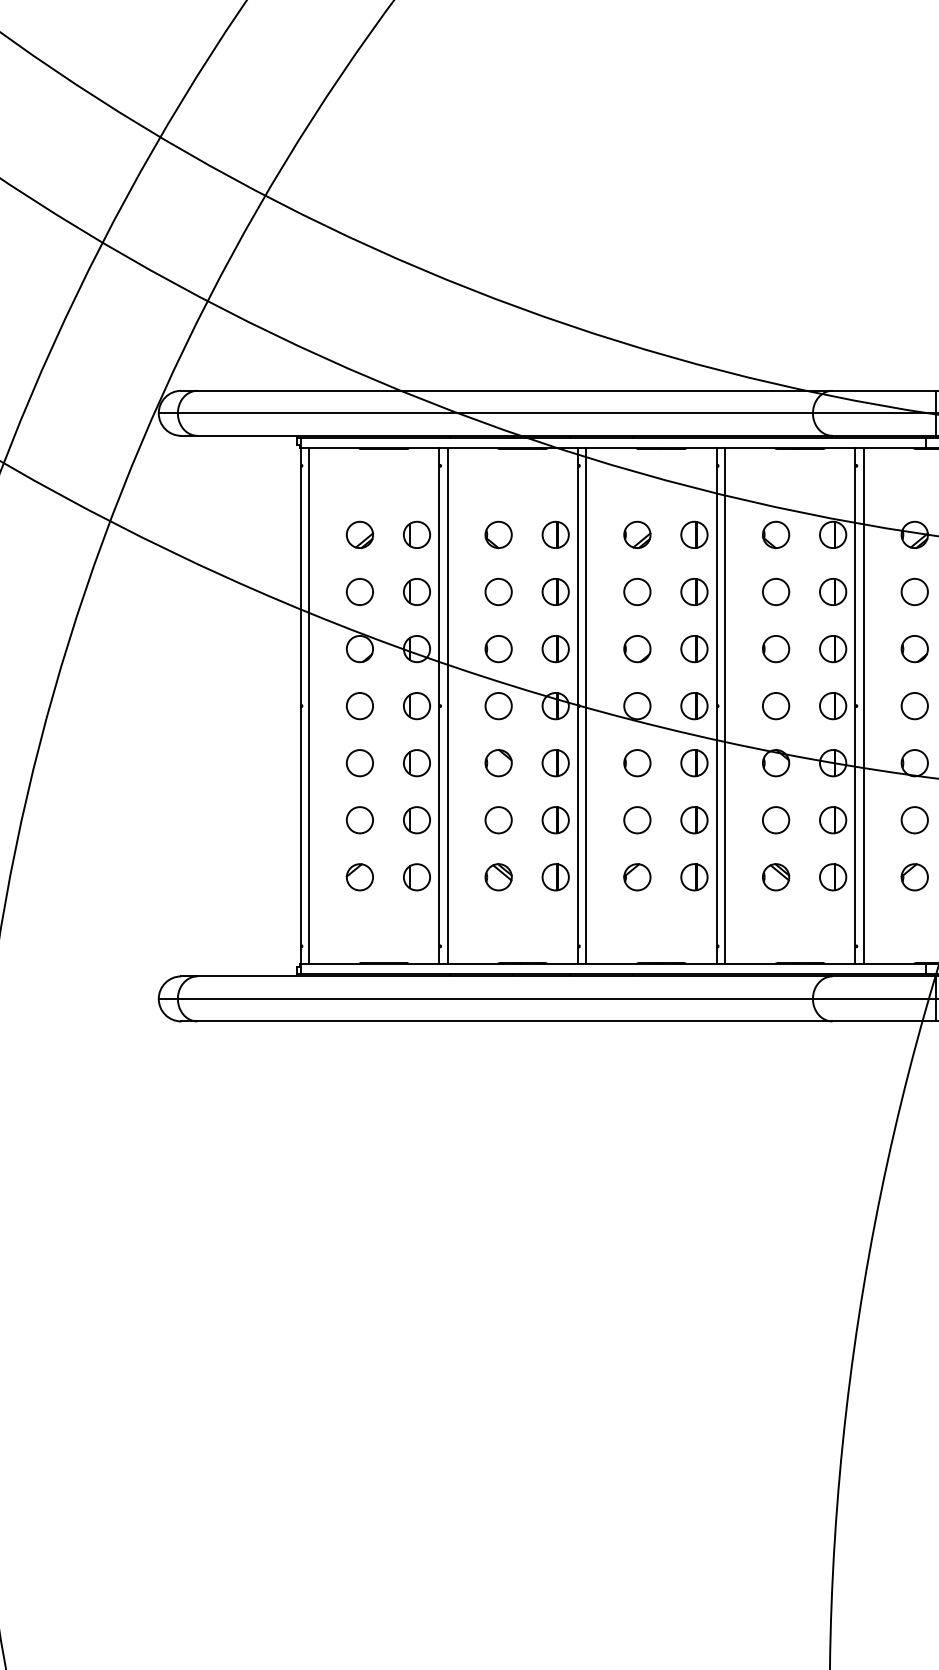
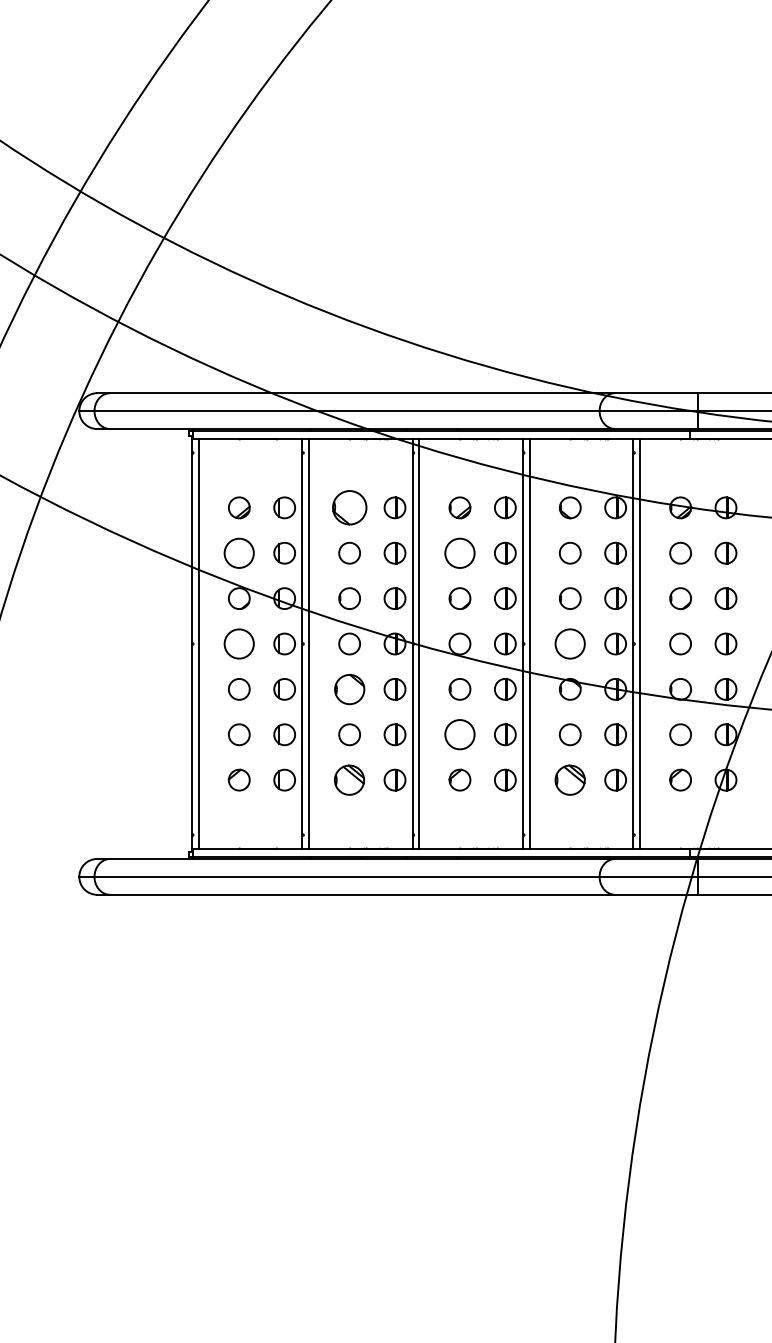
part: (498, 534) -> (349, 507), size x1.6
circle: (360, 591) -> (239, 552), size x1.4
circle: (636, 591) -> (459, 552), size x1.4
circle: (360, 705) -> (239, 643), size x1.4
circle: (776, 705) -> (570, 643), size x1.4
part: (498, 762) -> (349, 688), size x1.4
circle: (636, 819) -> (459, 734), size x1.4
part: (498, 876) -> (349, 779), size x1.4
part: (776, 876) -> (570, 779), size x1.4

